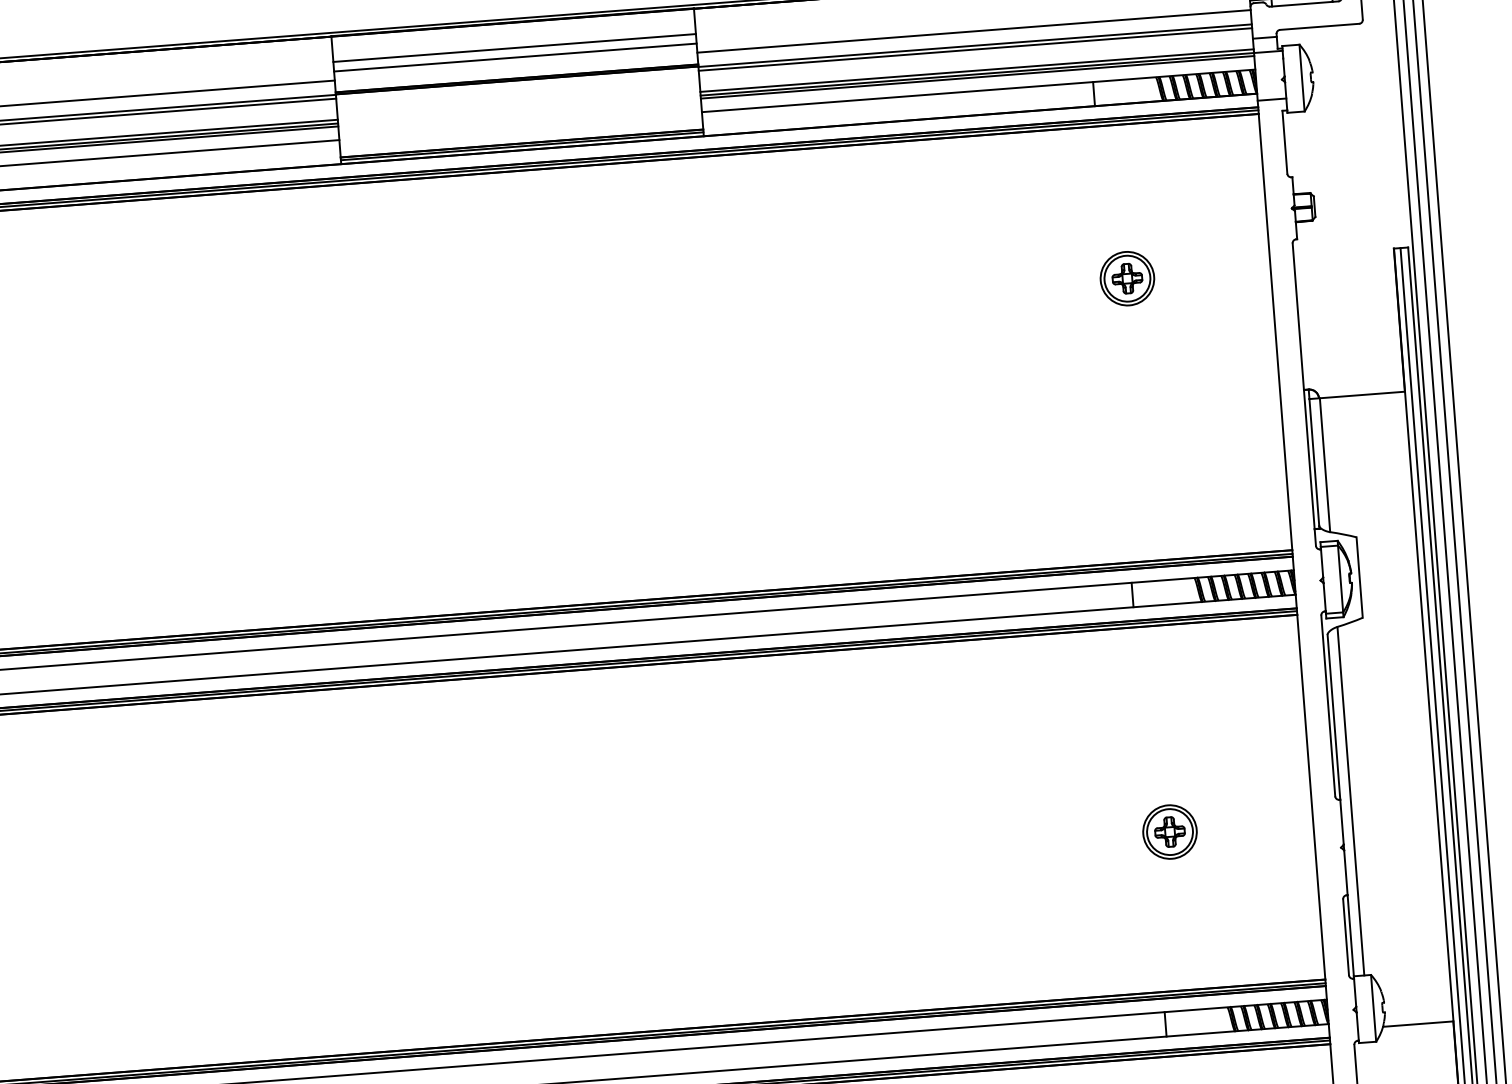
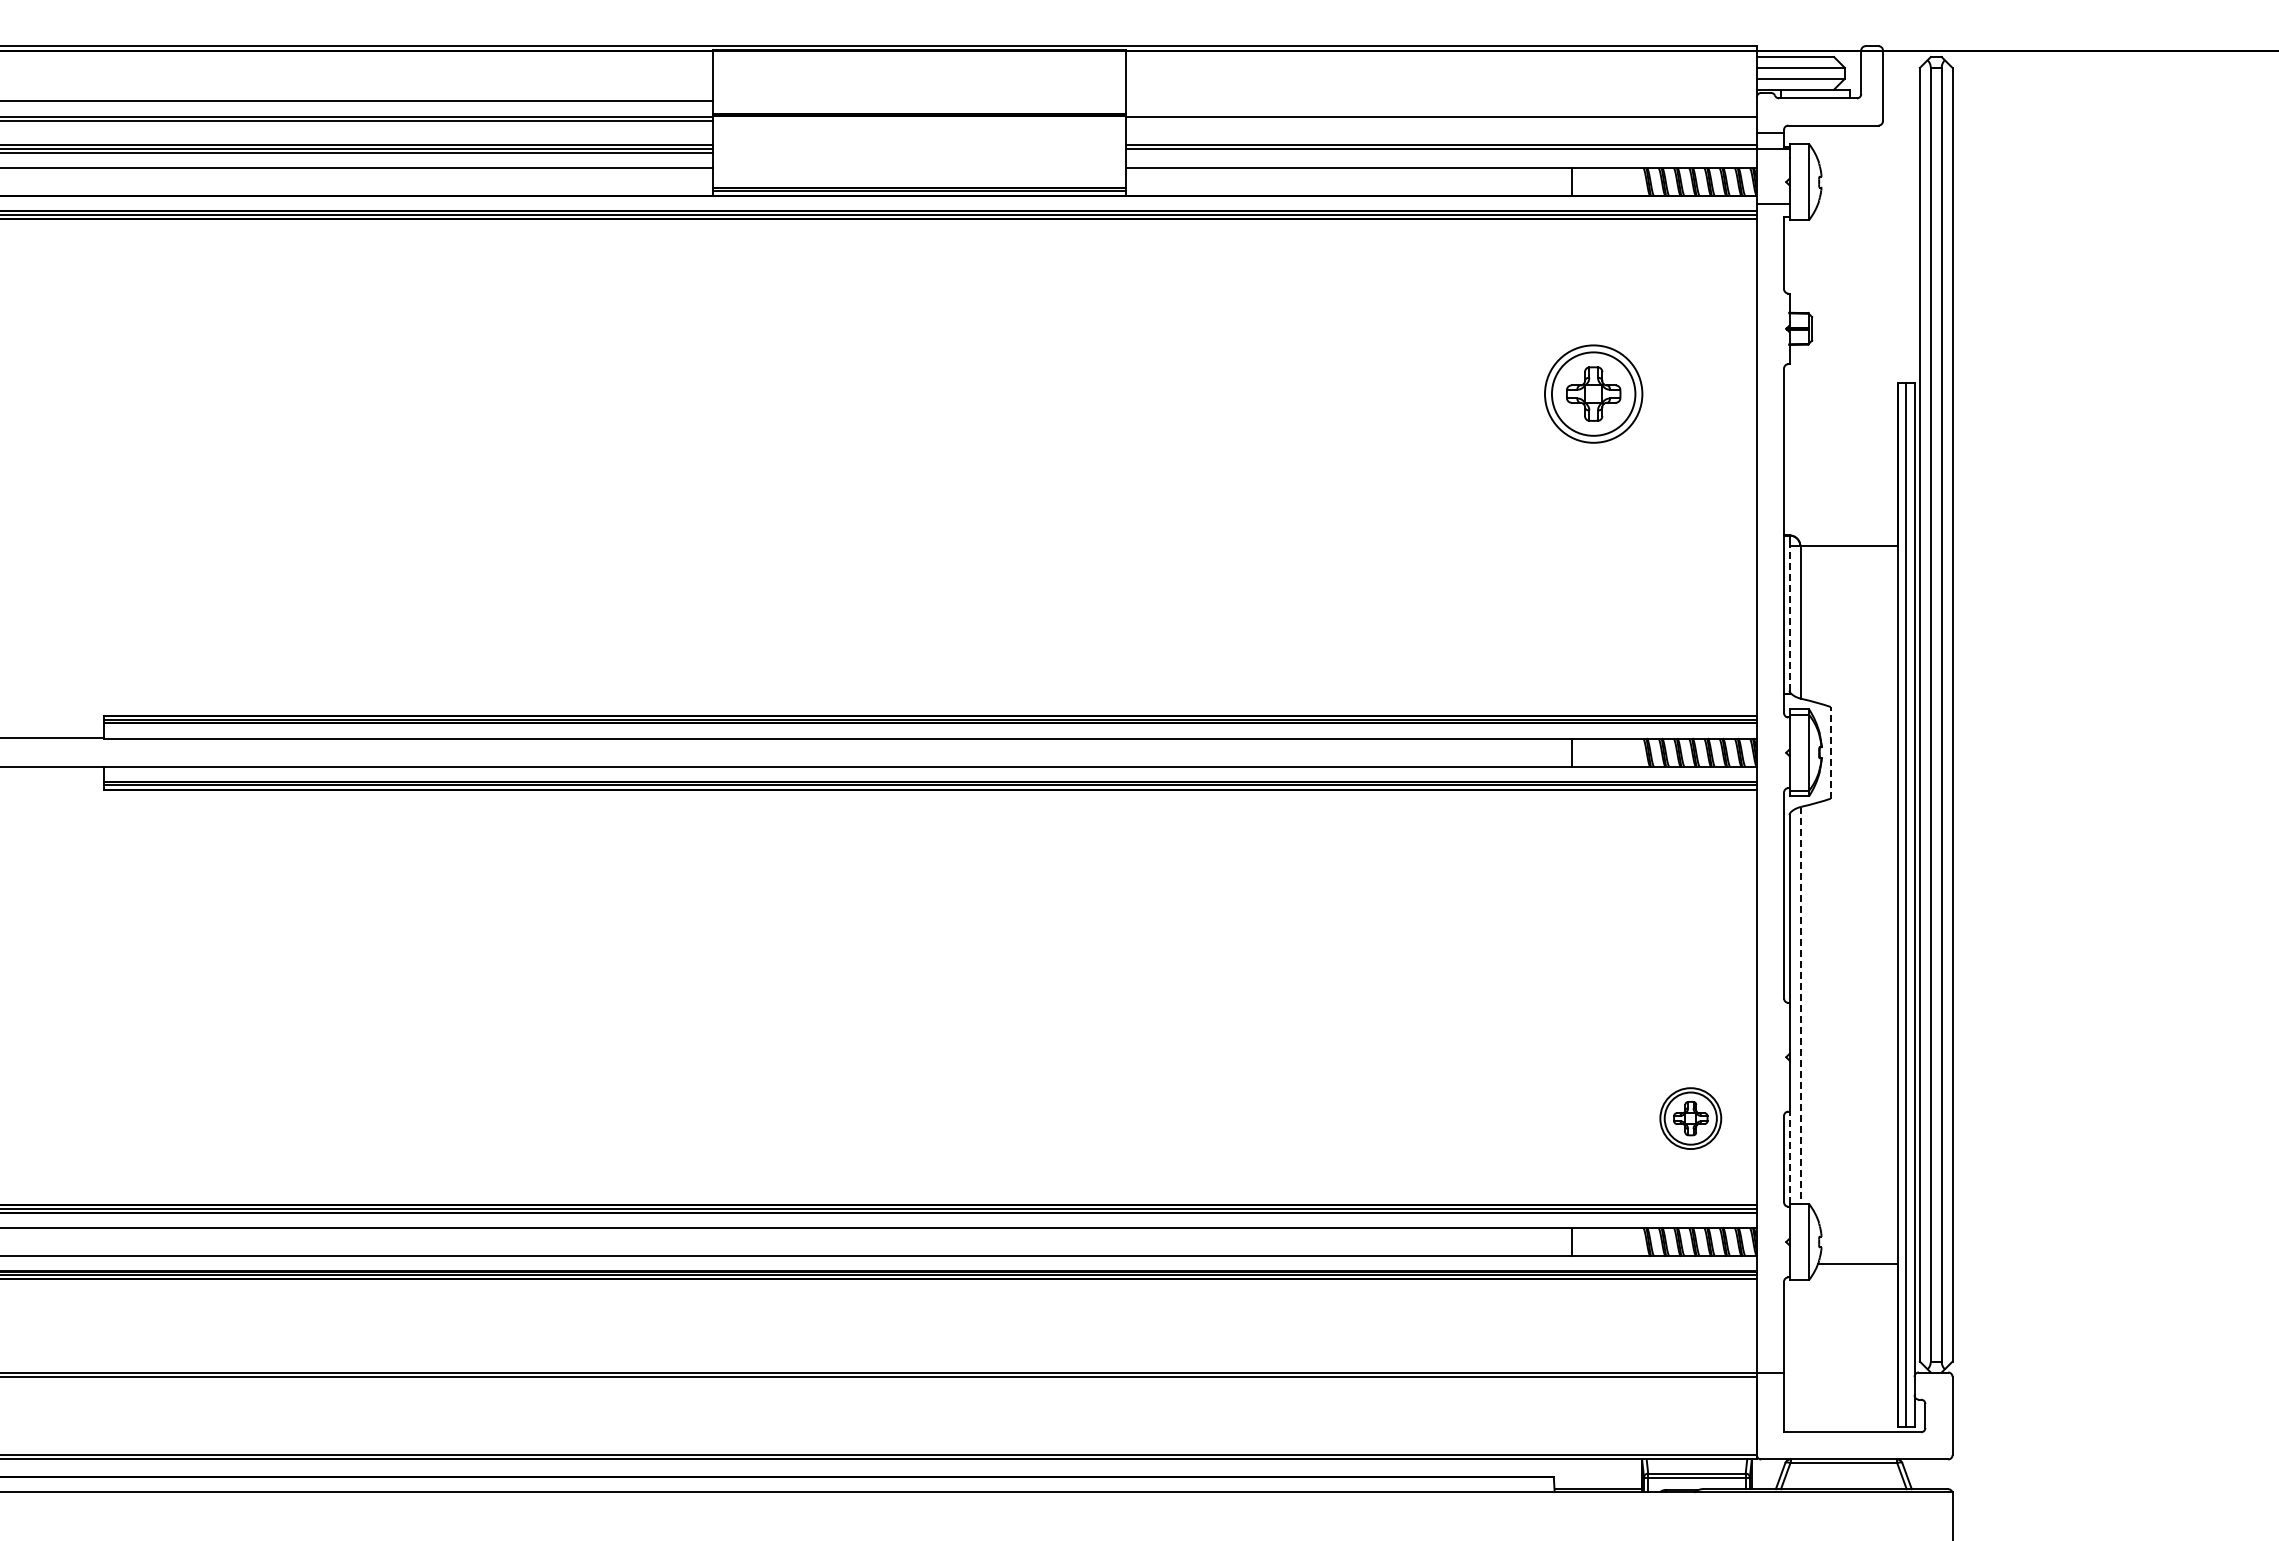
line: (973, 31) -> (1441, 100), removed
line: (514, 48) -> (919, 79), removed
line: (975, 49) -> (1441, 121), removed
line: (515, 57) -> (919, 90), removed
line: (977, 76) -> (1441, 152), removed
part: (1127, 278) -> (1593, 393), size x1.6
line: (1314, 462) -> (1789, 618), solid -> dashed
line: (1359, 577) -> (1830, 752), solid -> dashed
line: (1351, 801) -> (1801, 1005), solid -> dashed
part: (1169, 831) -> (1690, 1118), moved
line: (1350, 935) -> (1789, 1157), solid -> dashed

